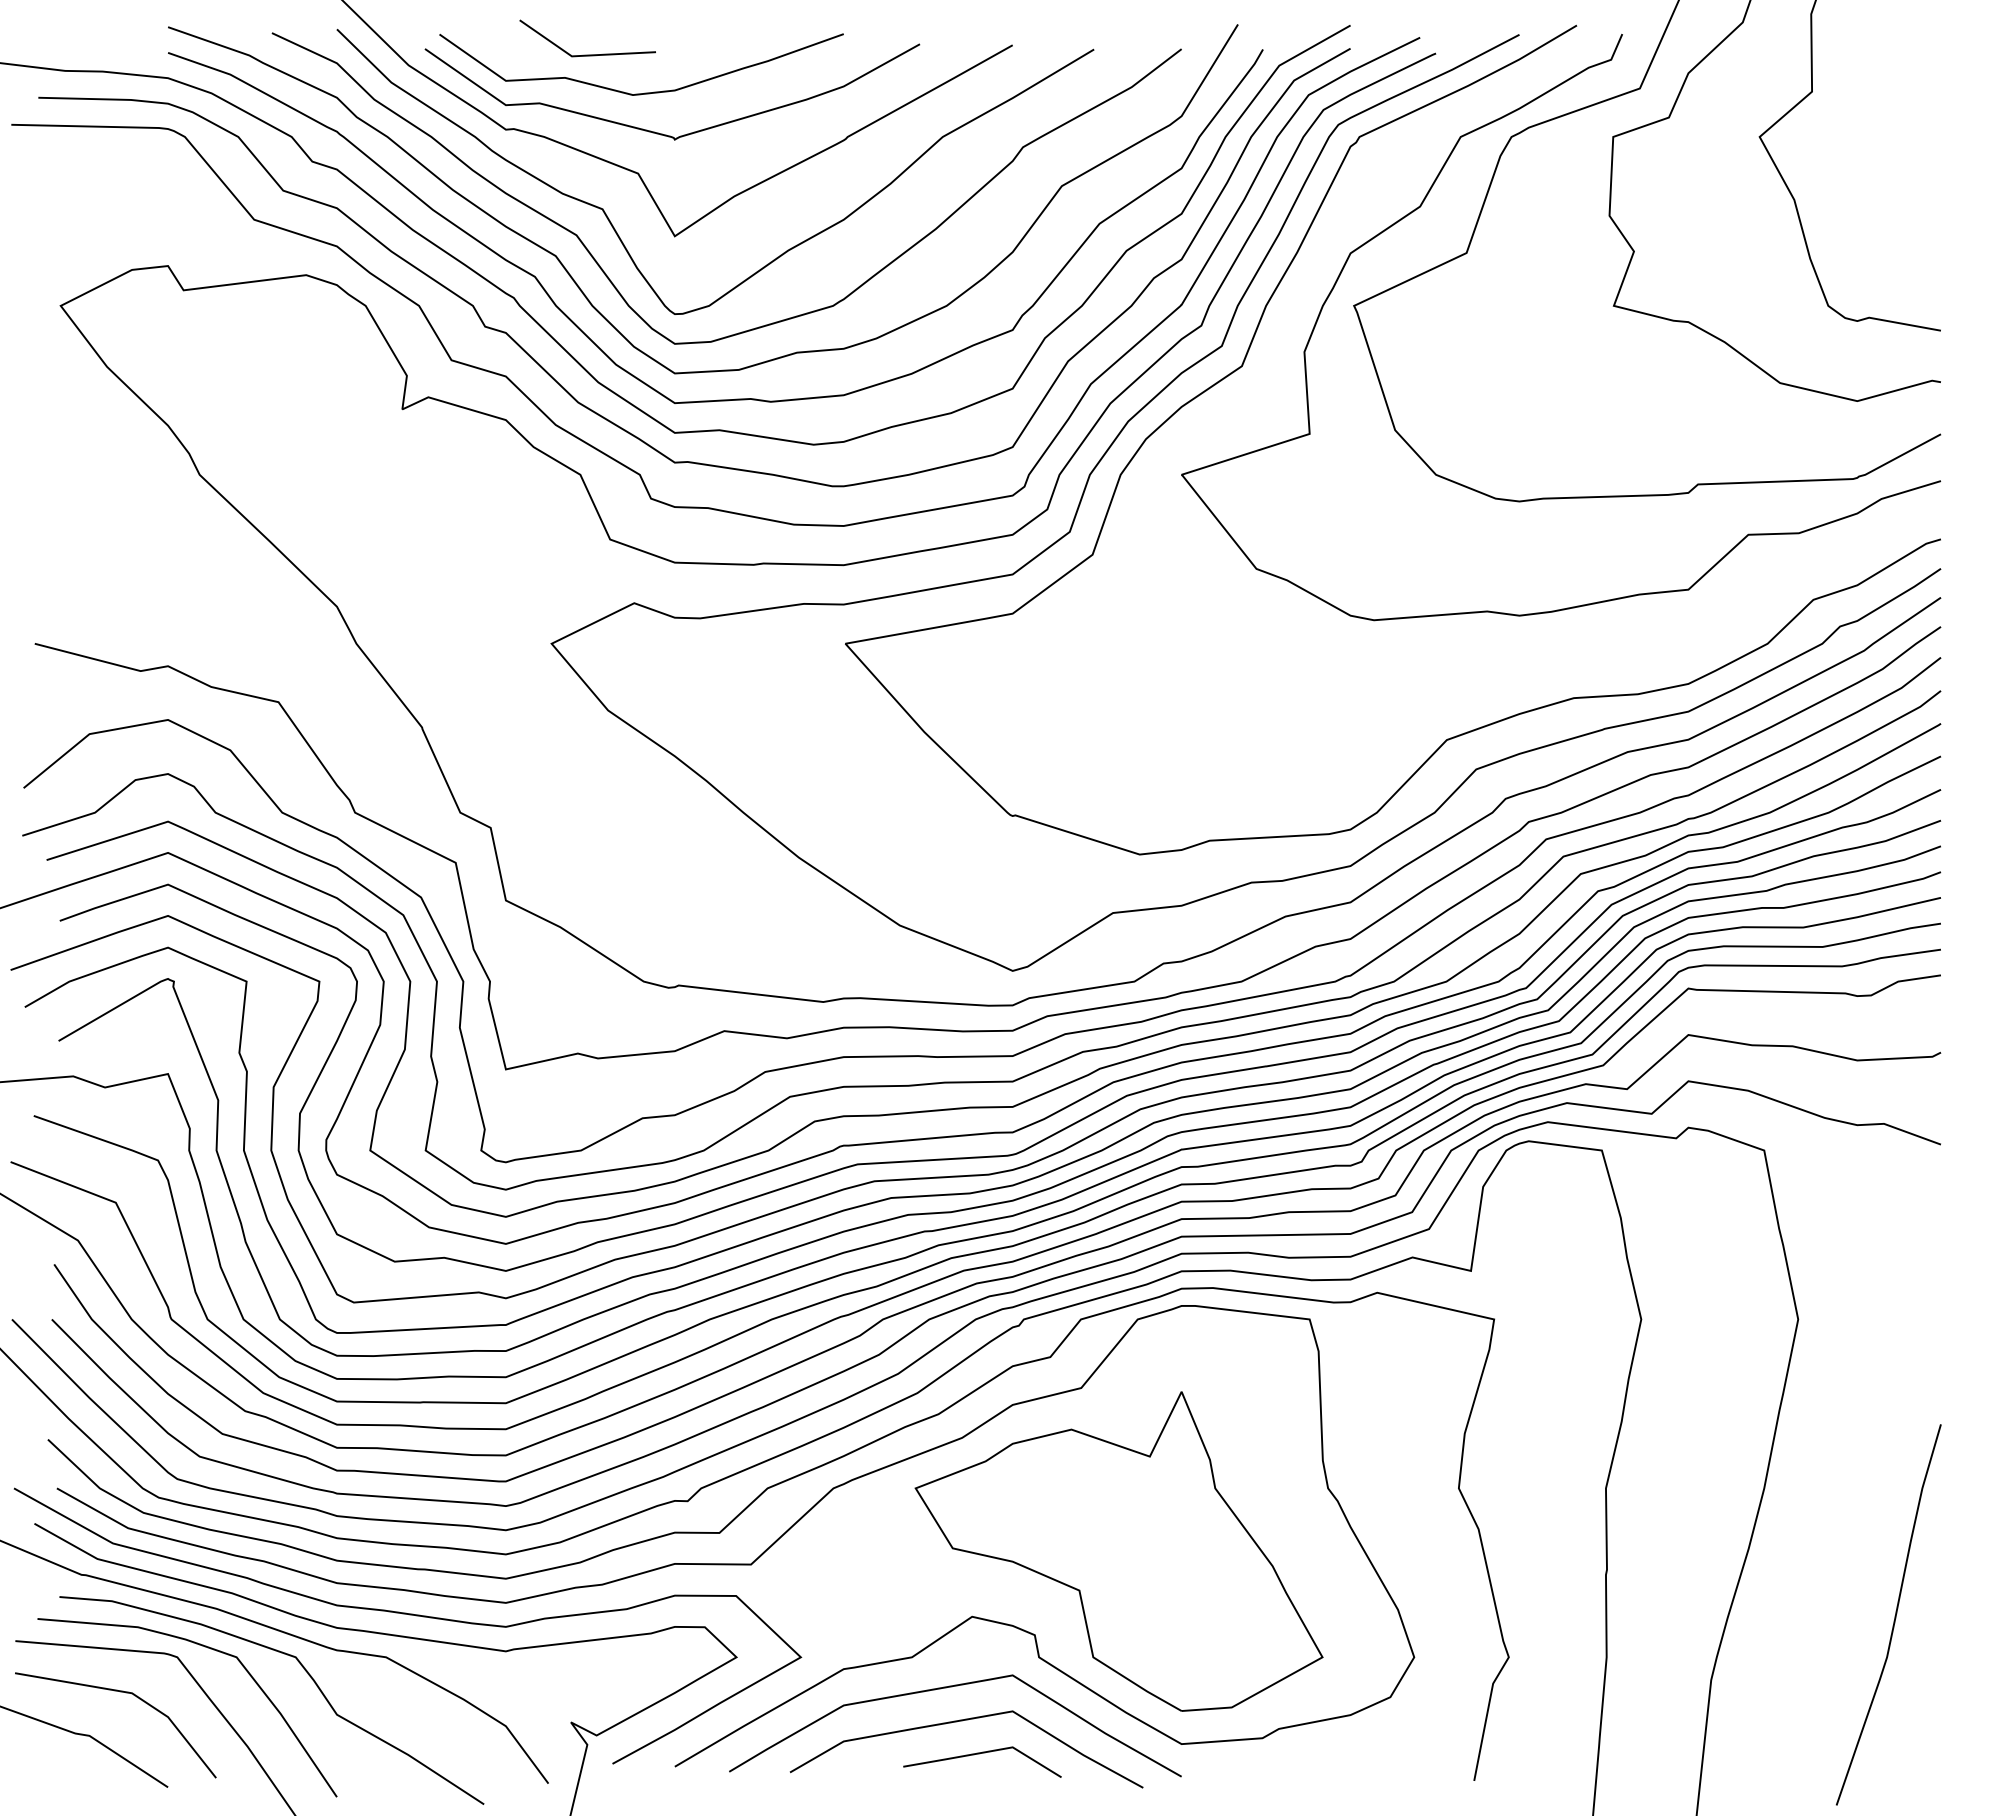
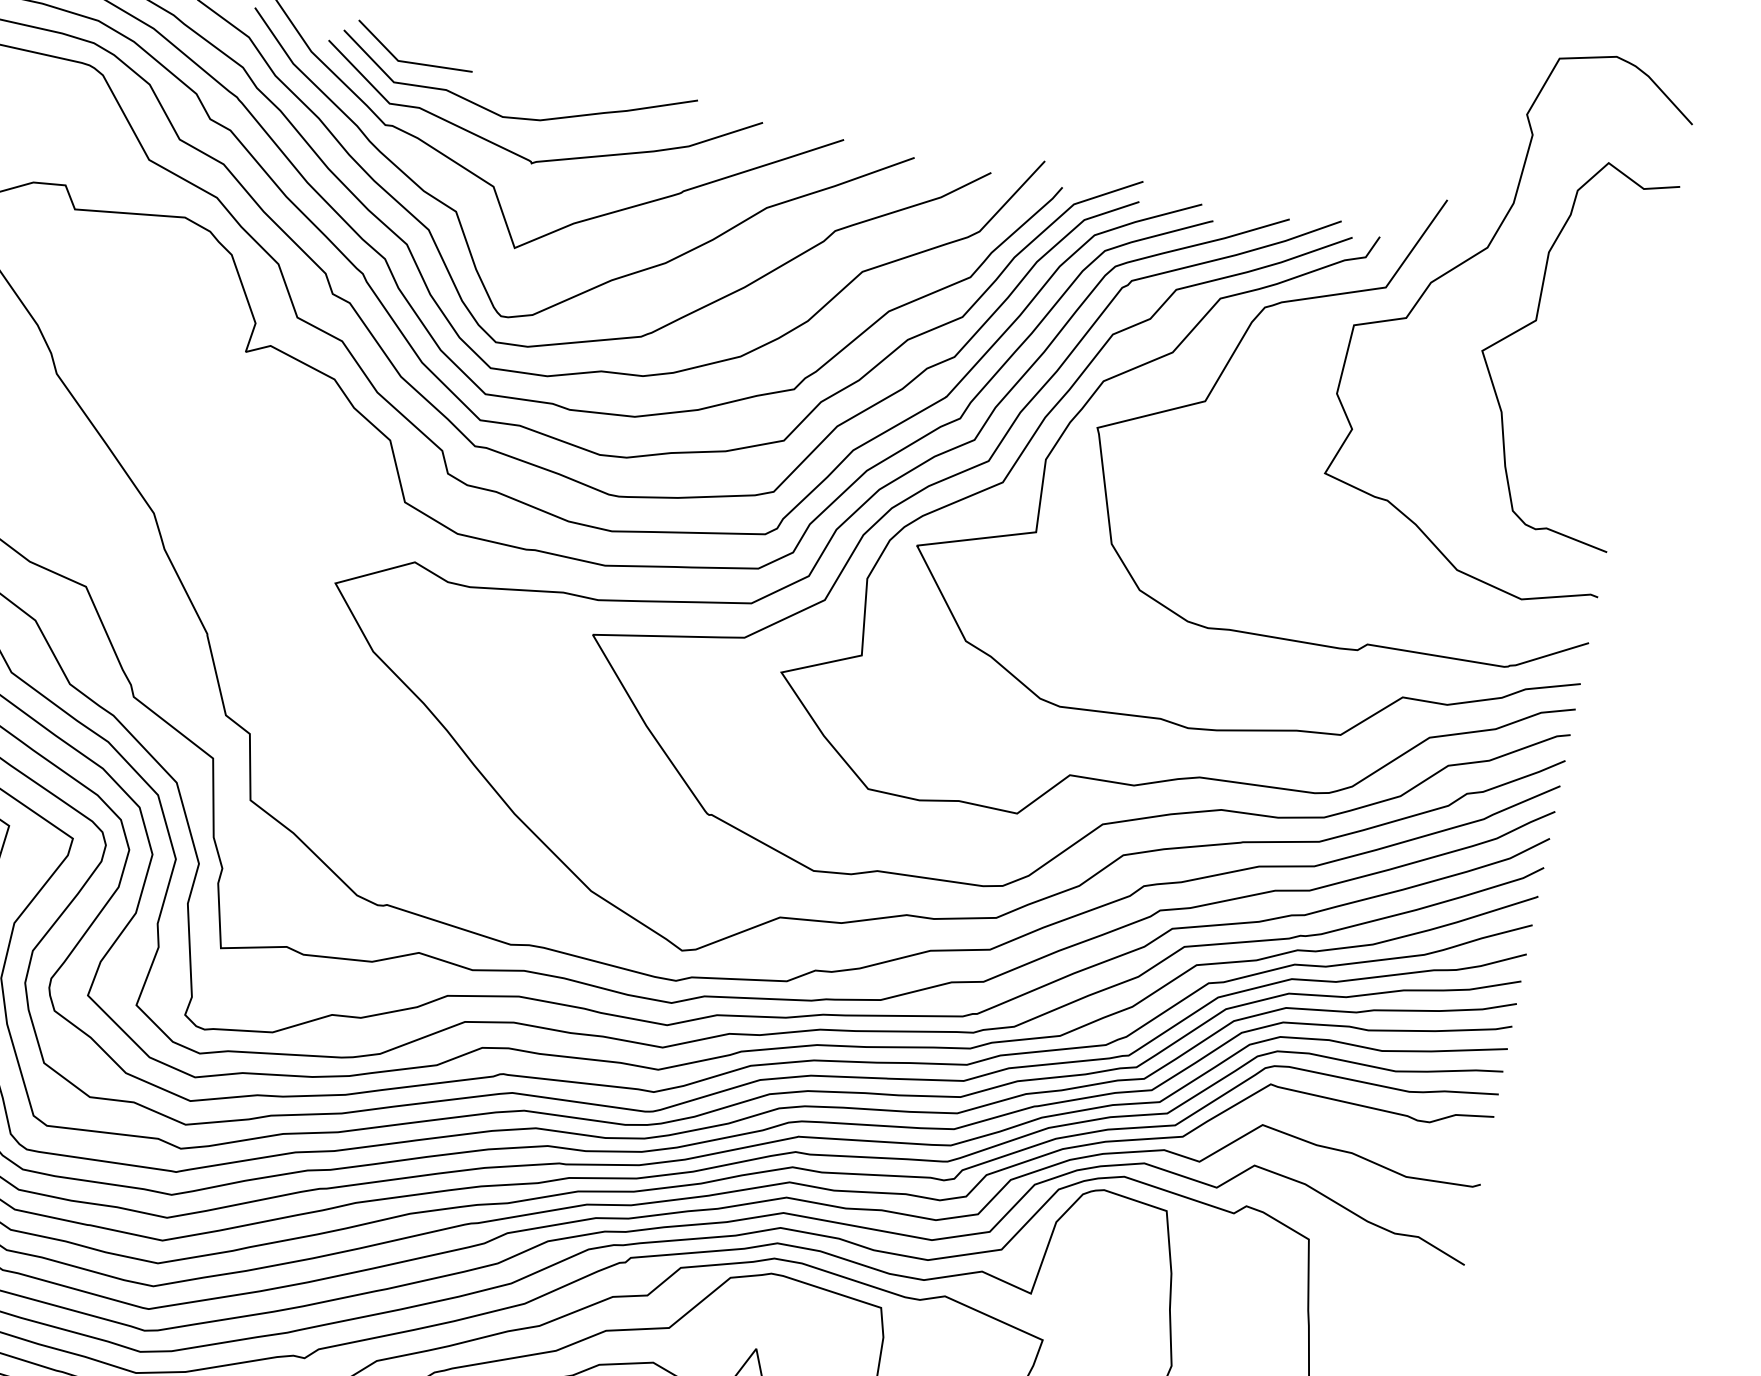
line: (587, 54) -> (412, 61), moved
curve: (1306, 287) -> (1059, 403), added

